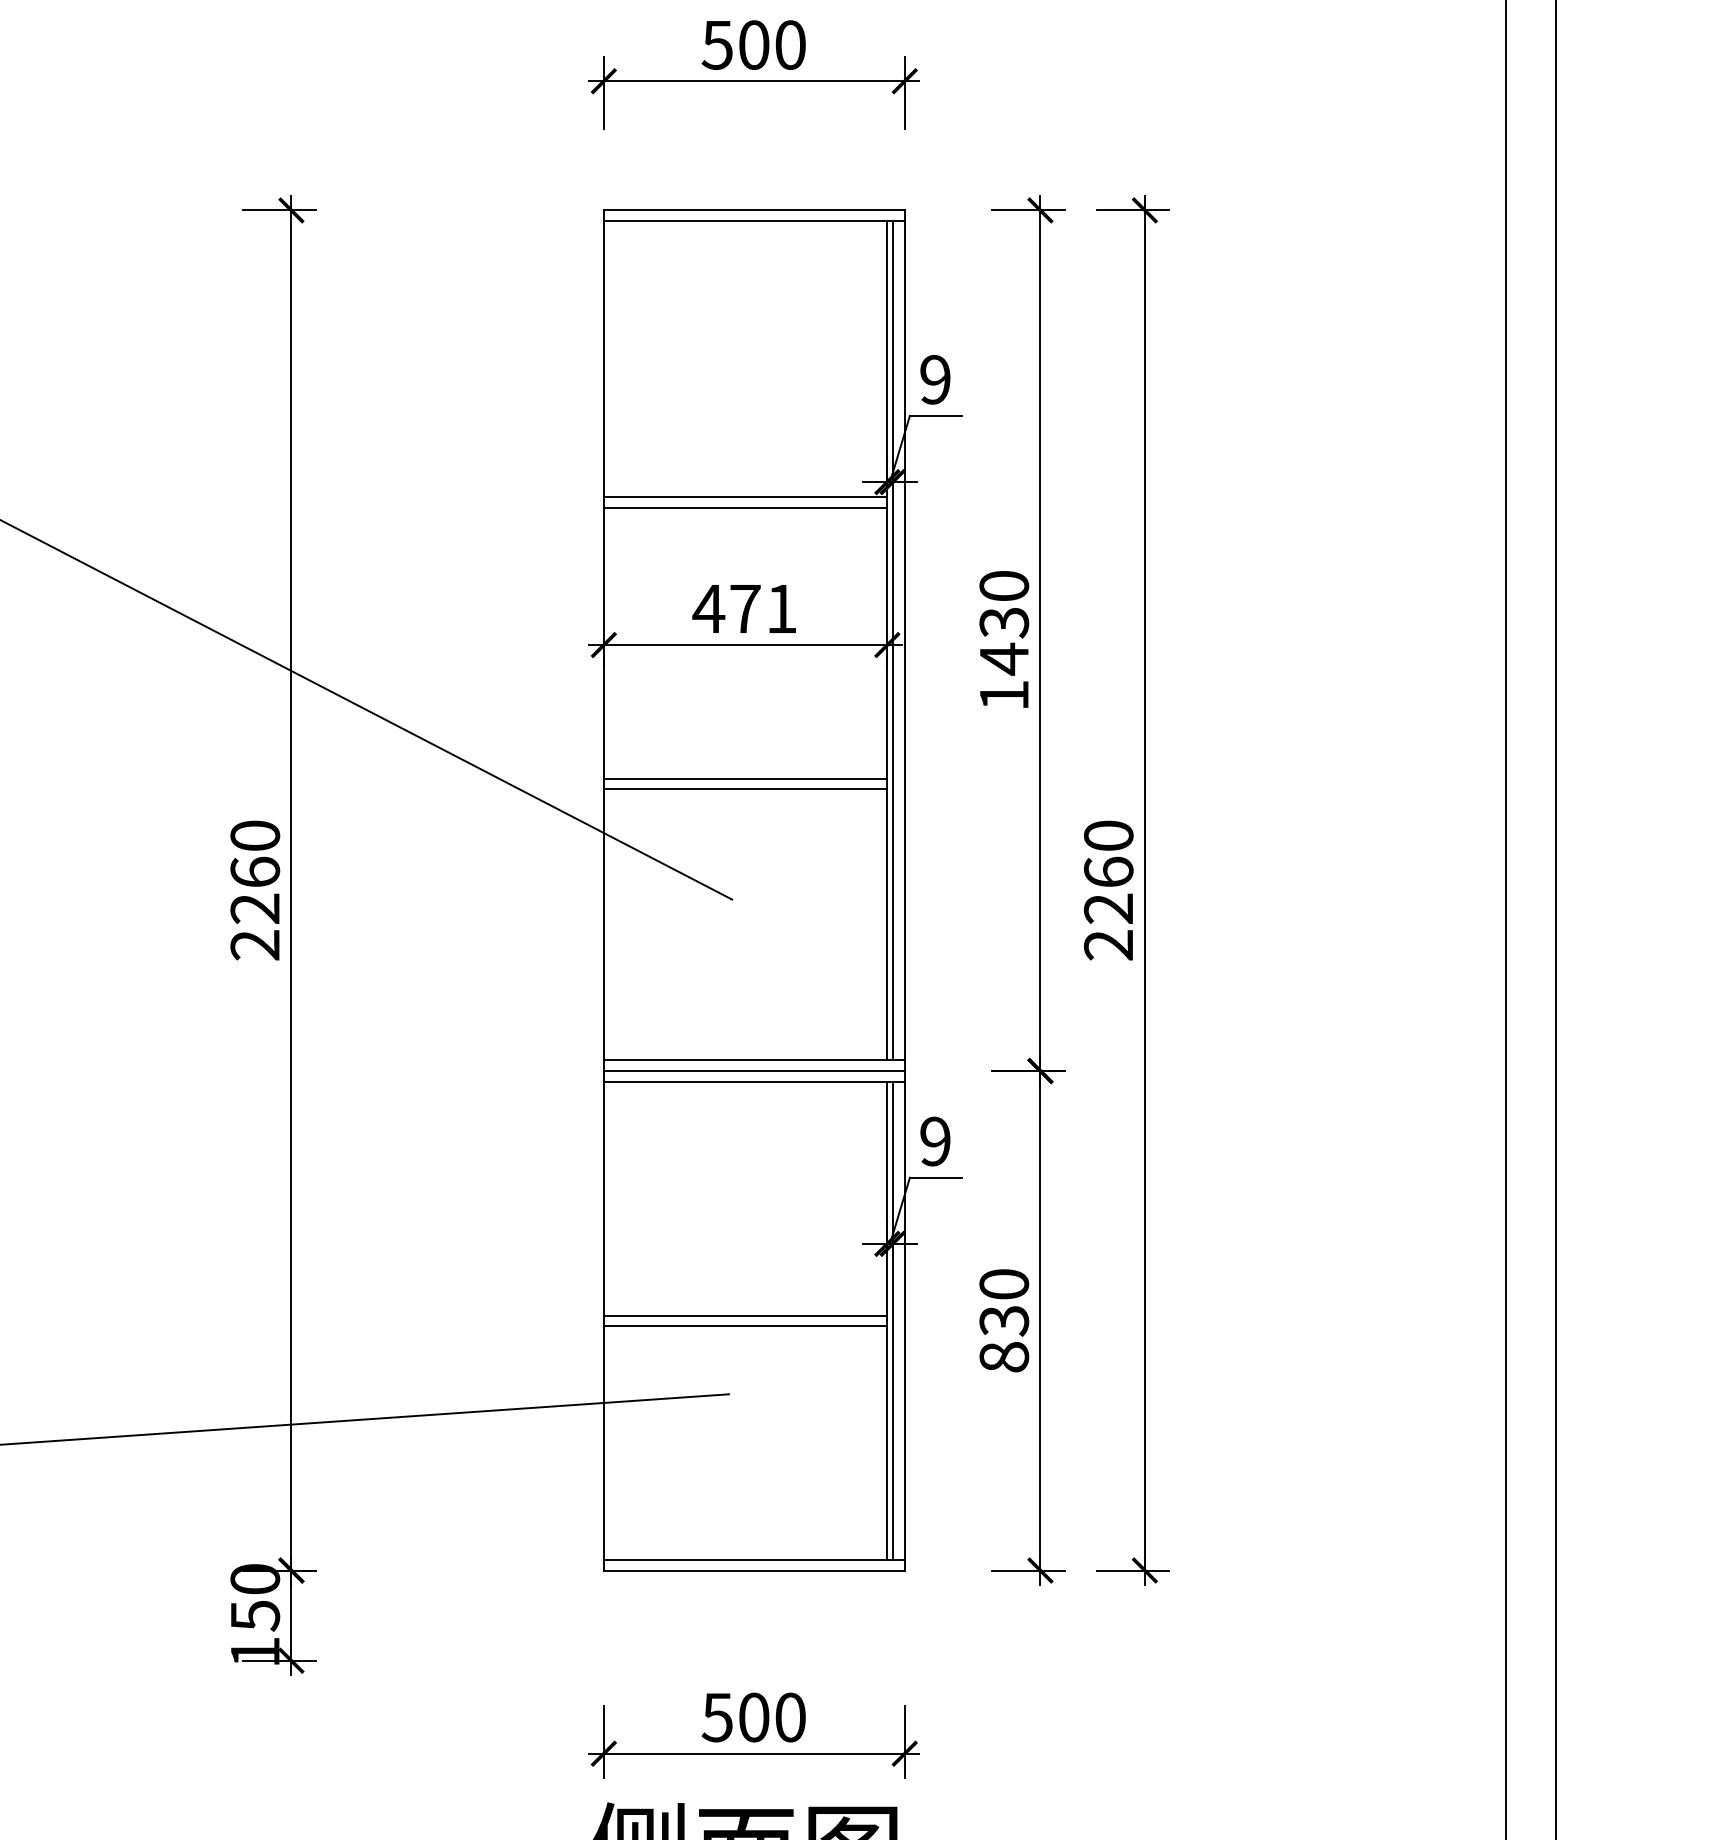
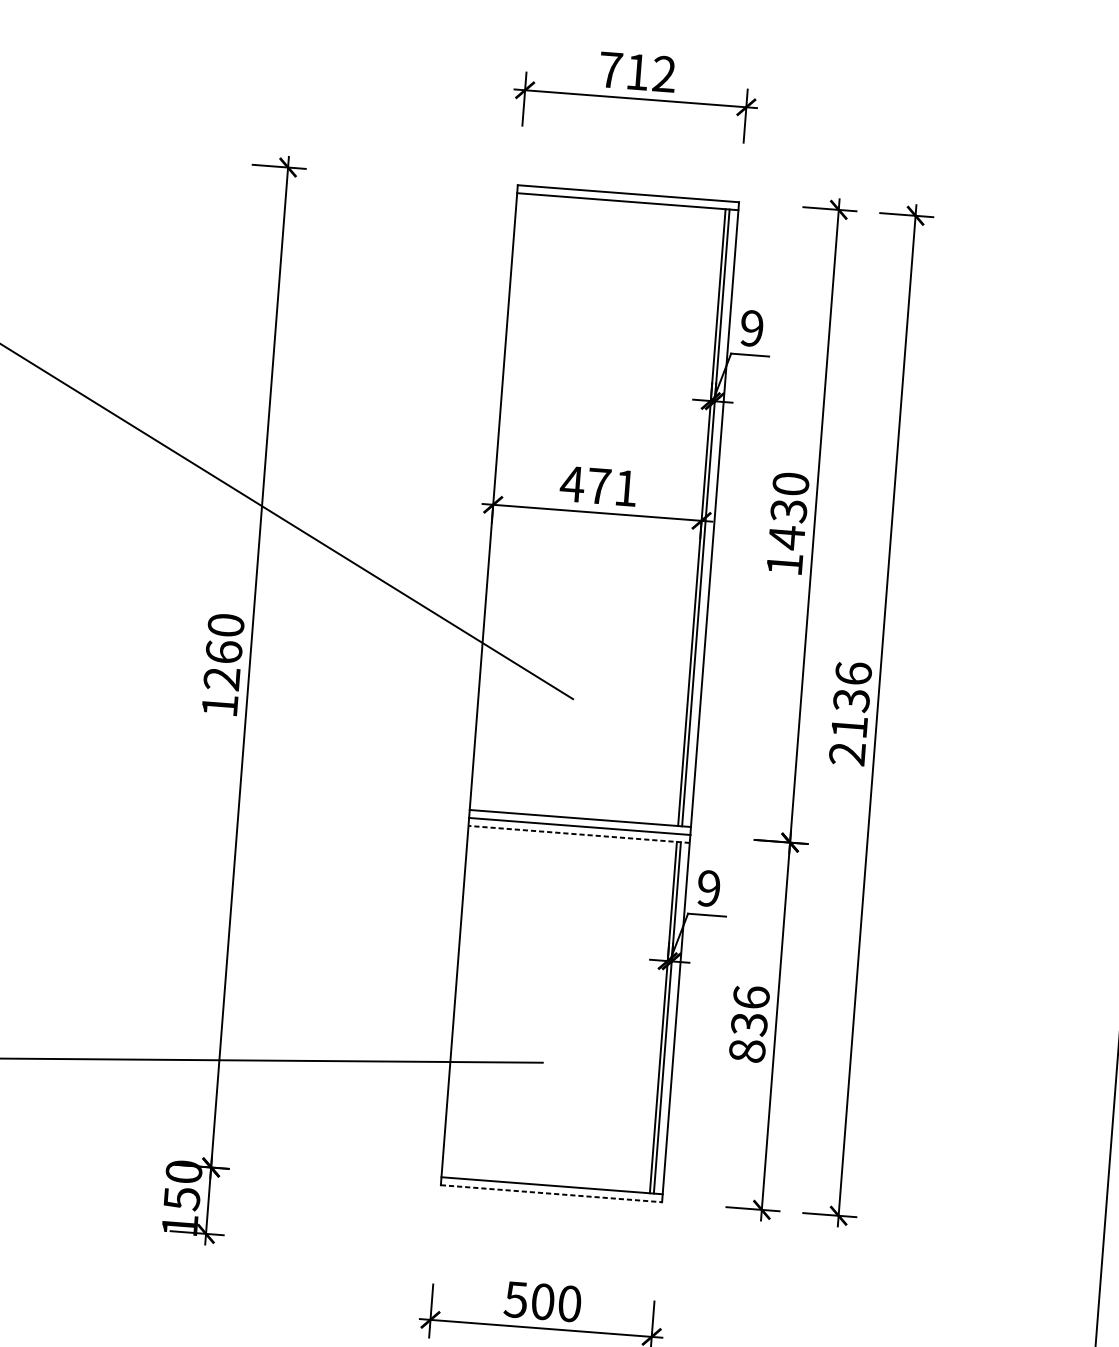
text: (753, 44) -> (637, 71), 500 -> 712
line: (745, 497) -> (605, 404), removed
line: (745, 507) -> (605, 411), removed
line: (745, 778) -> (589, 610), removed
line: (745, 789) -> (589, 618), removed
text: (1108, 871) -> (851, 699), 2260 -> 2136
text: (254, 945) -> (219, 705), 2260 -> 1260
line: (753, 1081) -> (578, 834), solid -> dashed
text: (1004, 1284) -> (751, 997), 830 -> 836
line: (745, 1315) -> (559, 1005), removed
line: (745, 1326) -> (558, 1013), removed
line: (754, 1570) -> (551, 1193), solid -> dashed

